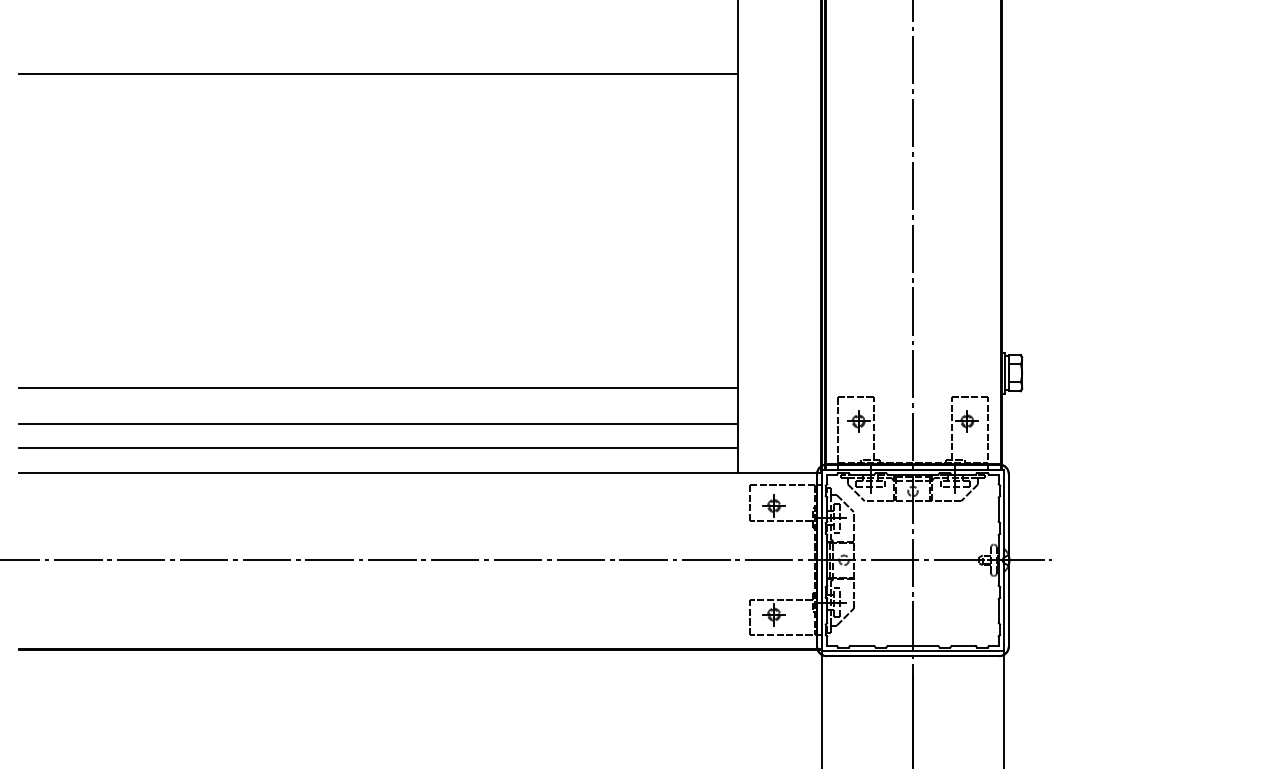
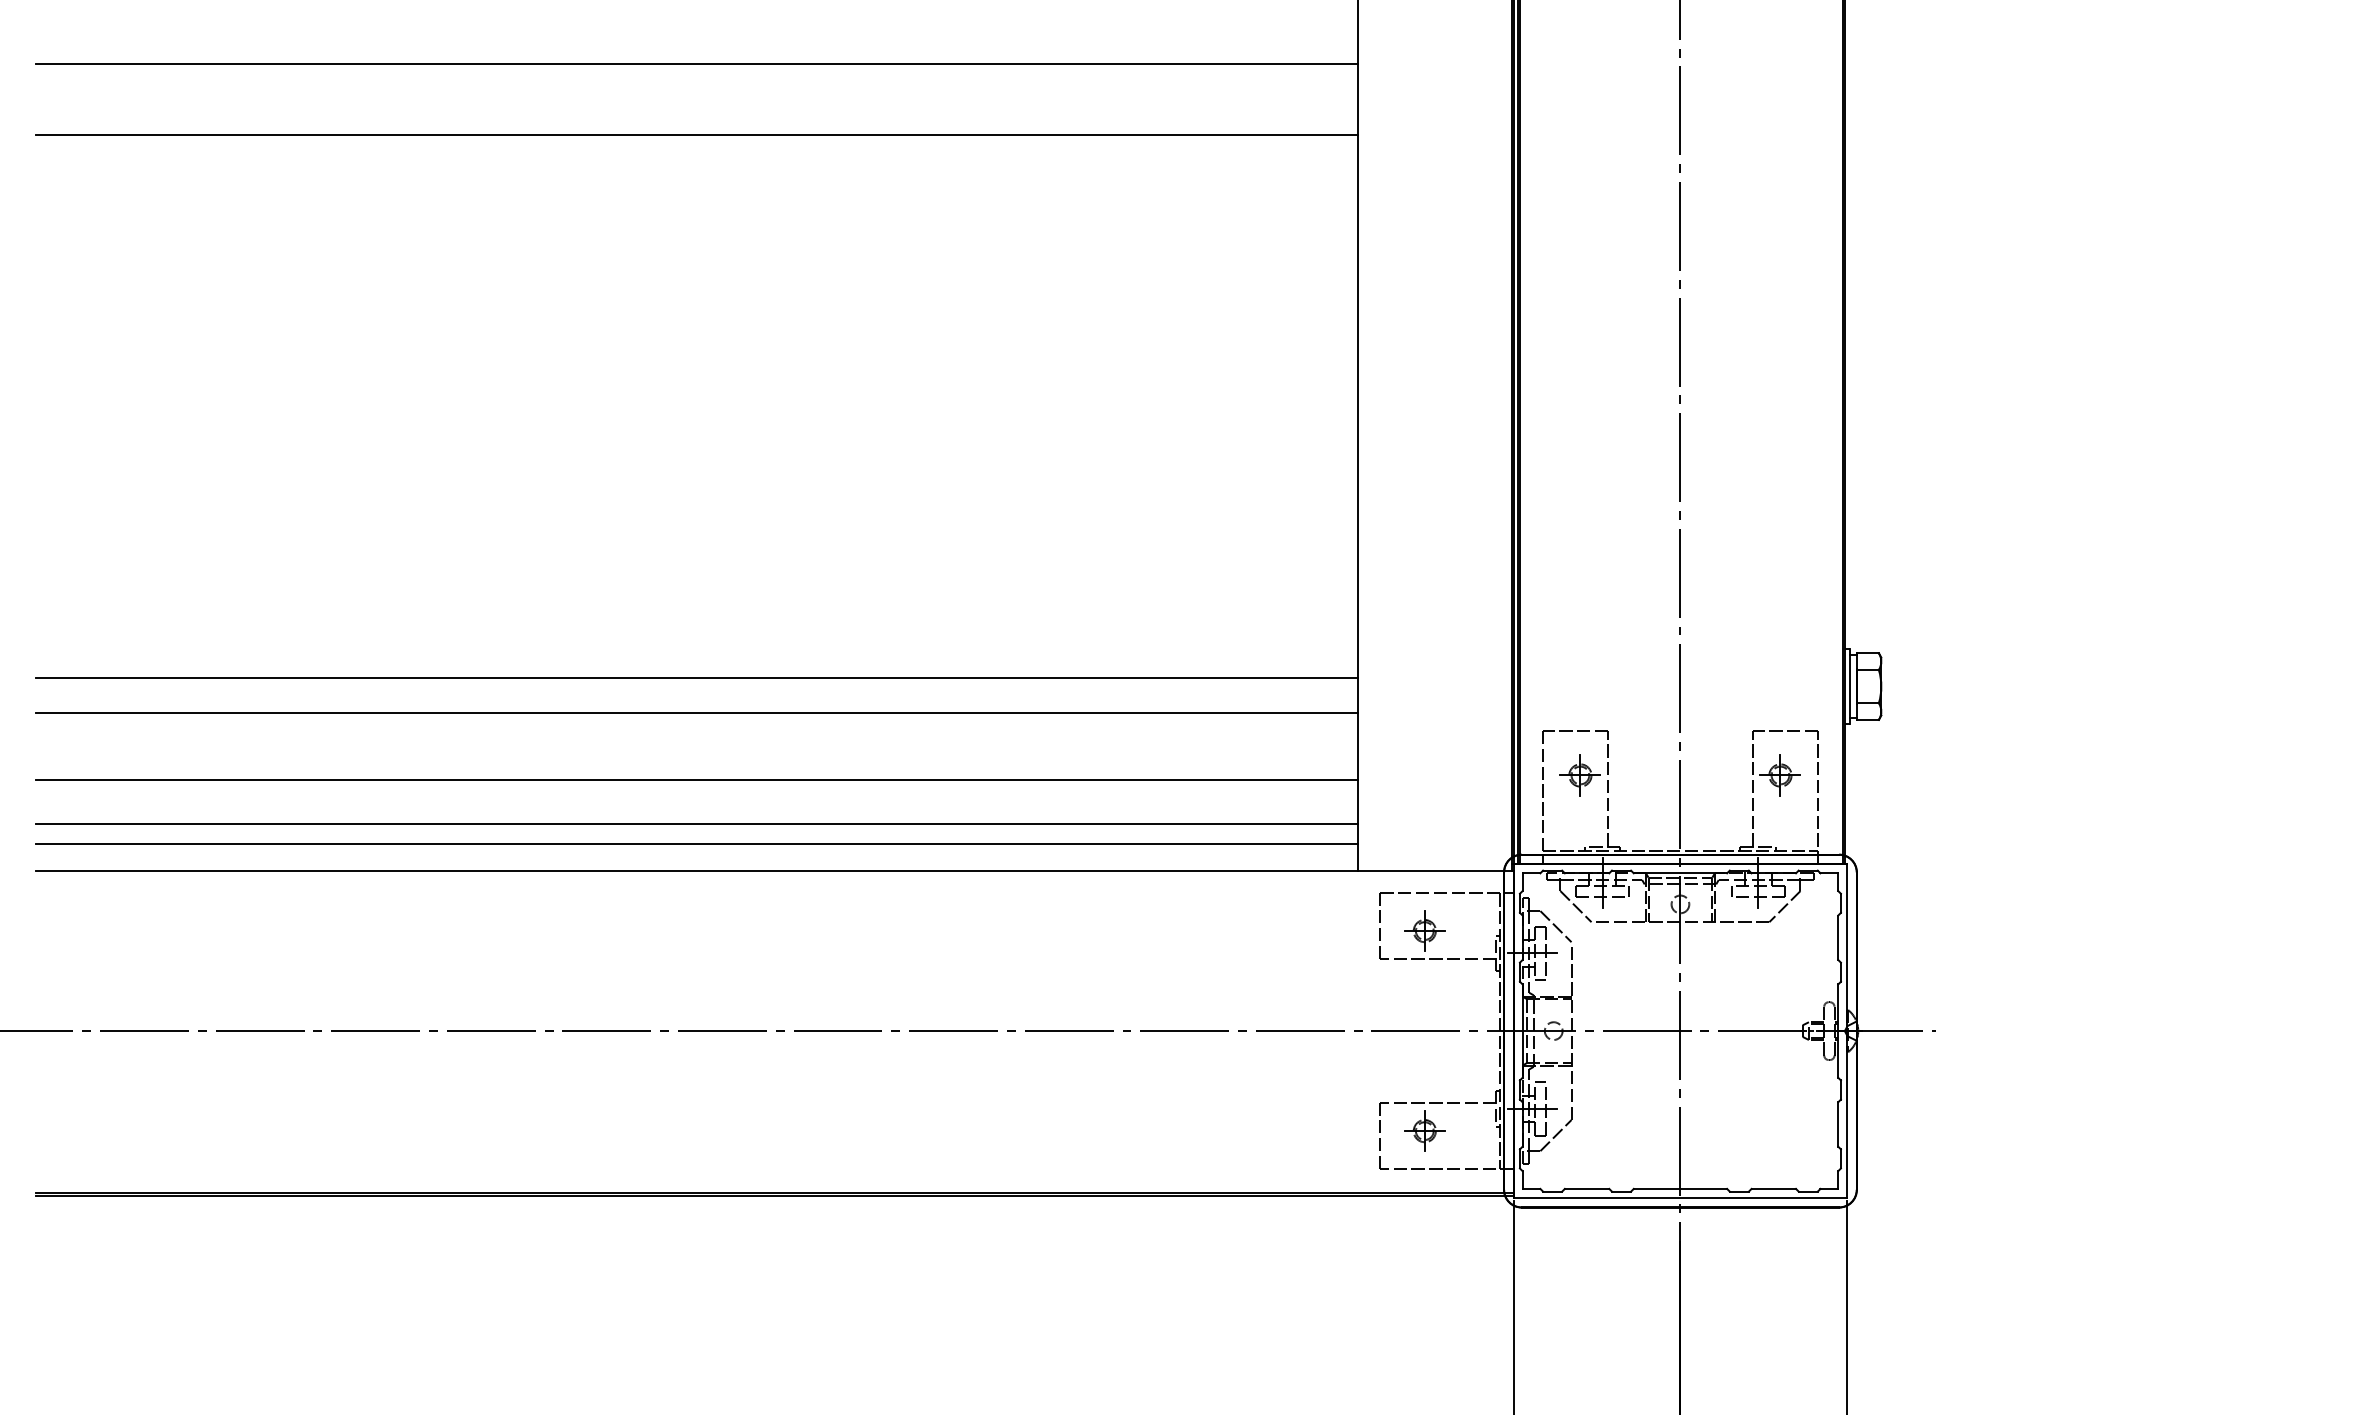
line: (378, 34) -> (696, 63), added
line: (378, 368) -> (696, 678), added
line: (378, 458) -> (696, 843), added

